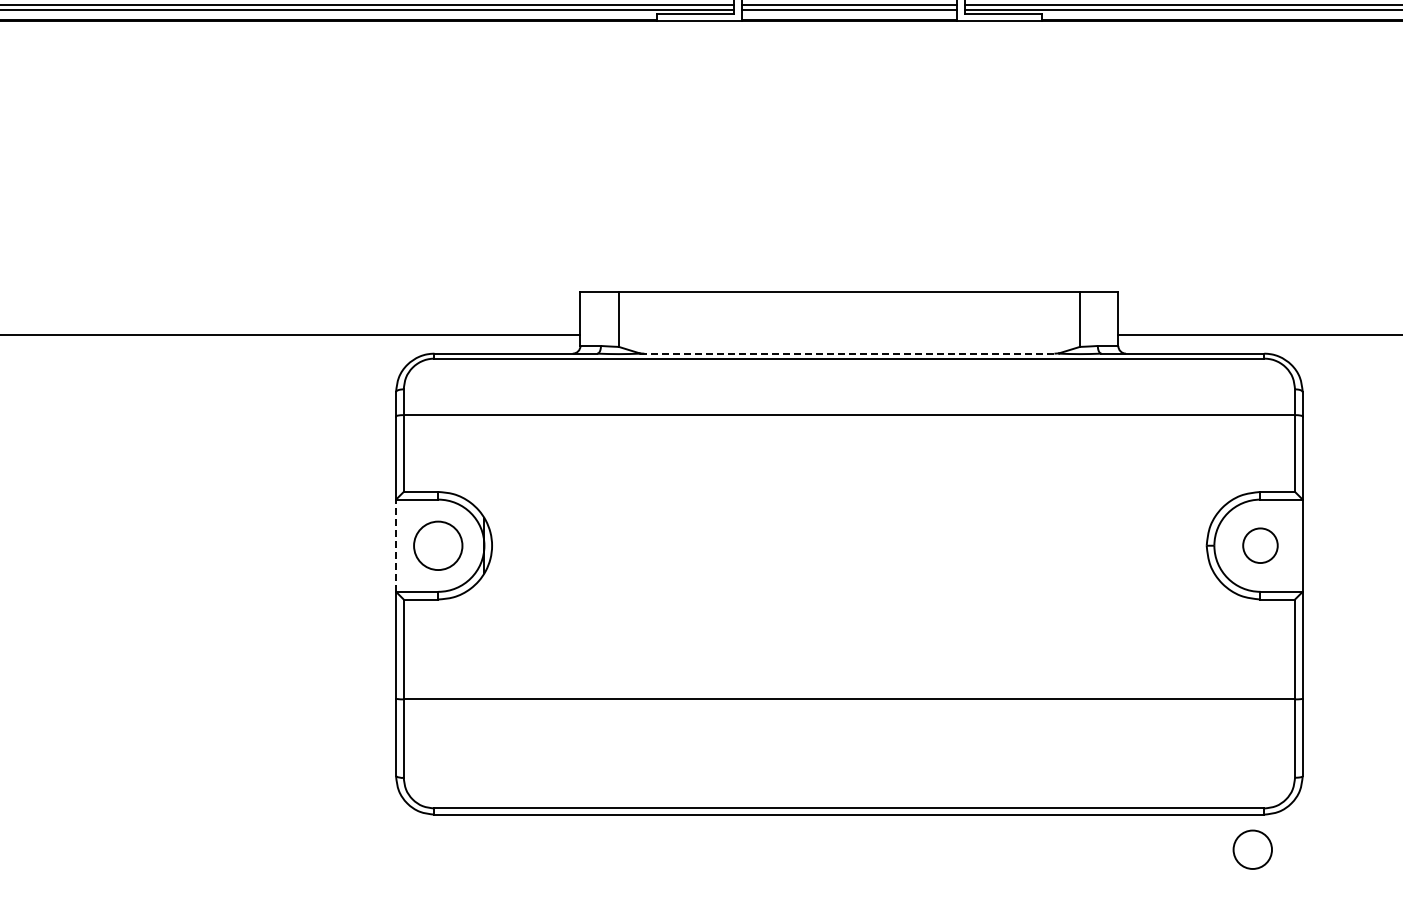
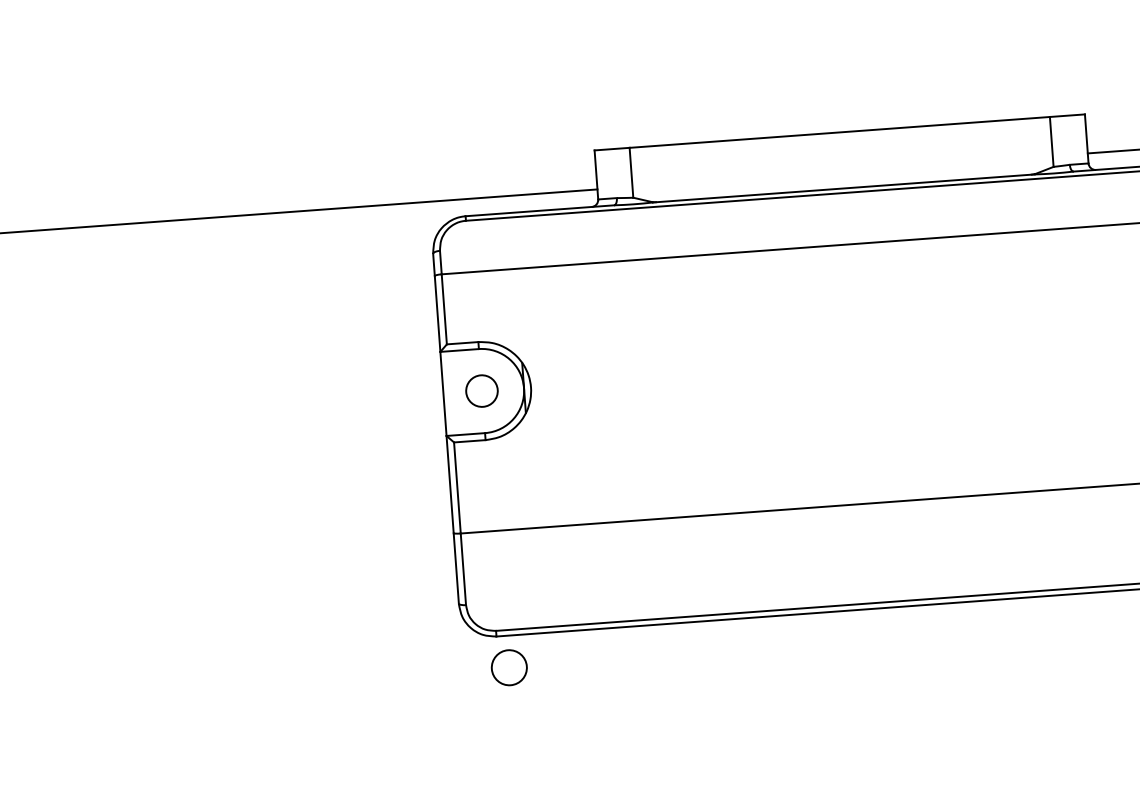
line: (849, 353) -> (843, 188), dashed -> solid
line: (396, 545) -> (443, 393), dashed -> solid
circle: (438, 545) -> (482, 390), size x0.71
circle: (445, 849) -> (508, 667), added

